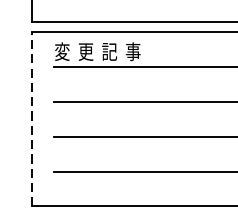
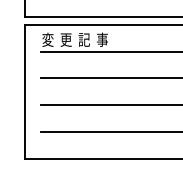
line: (31, 118) -> (24, 91), dashed -> solid

